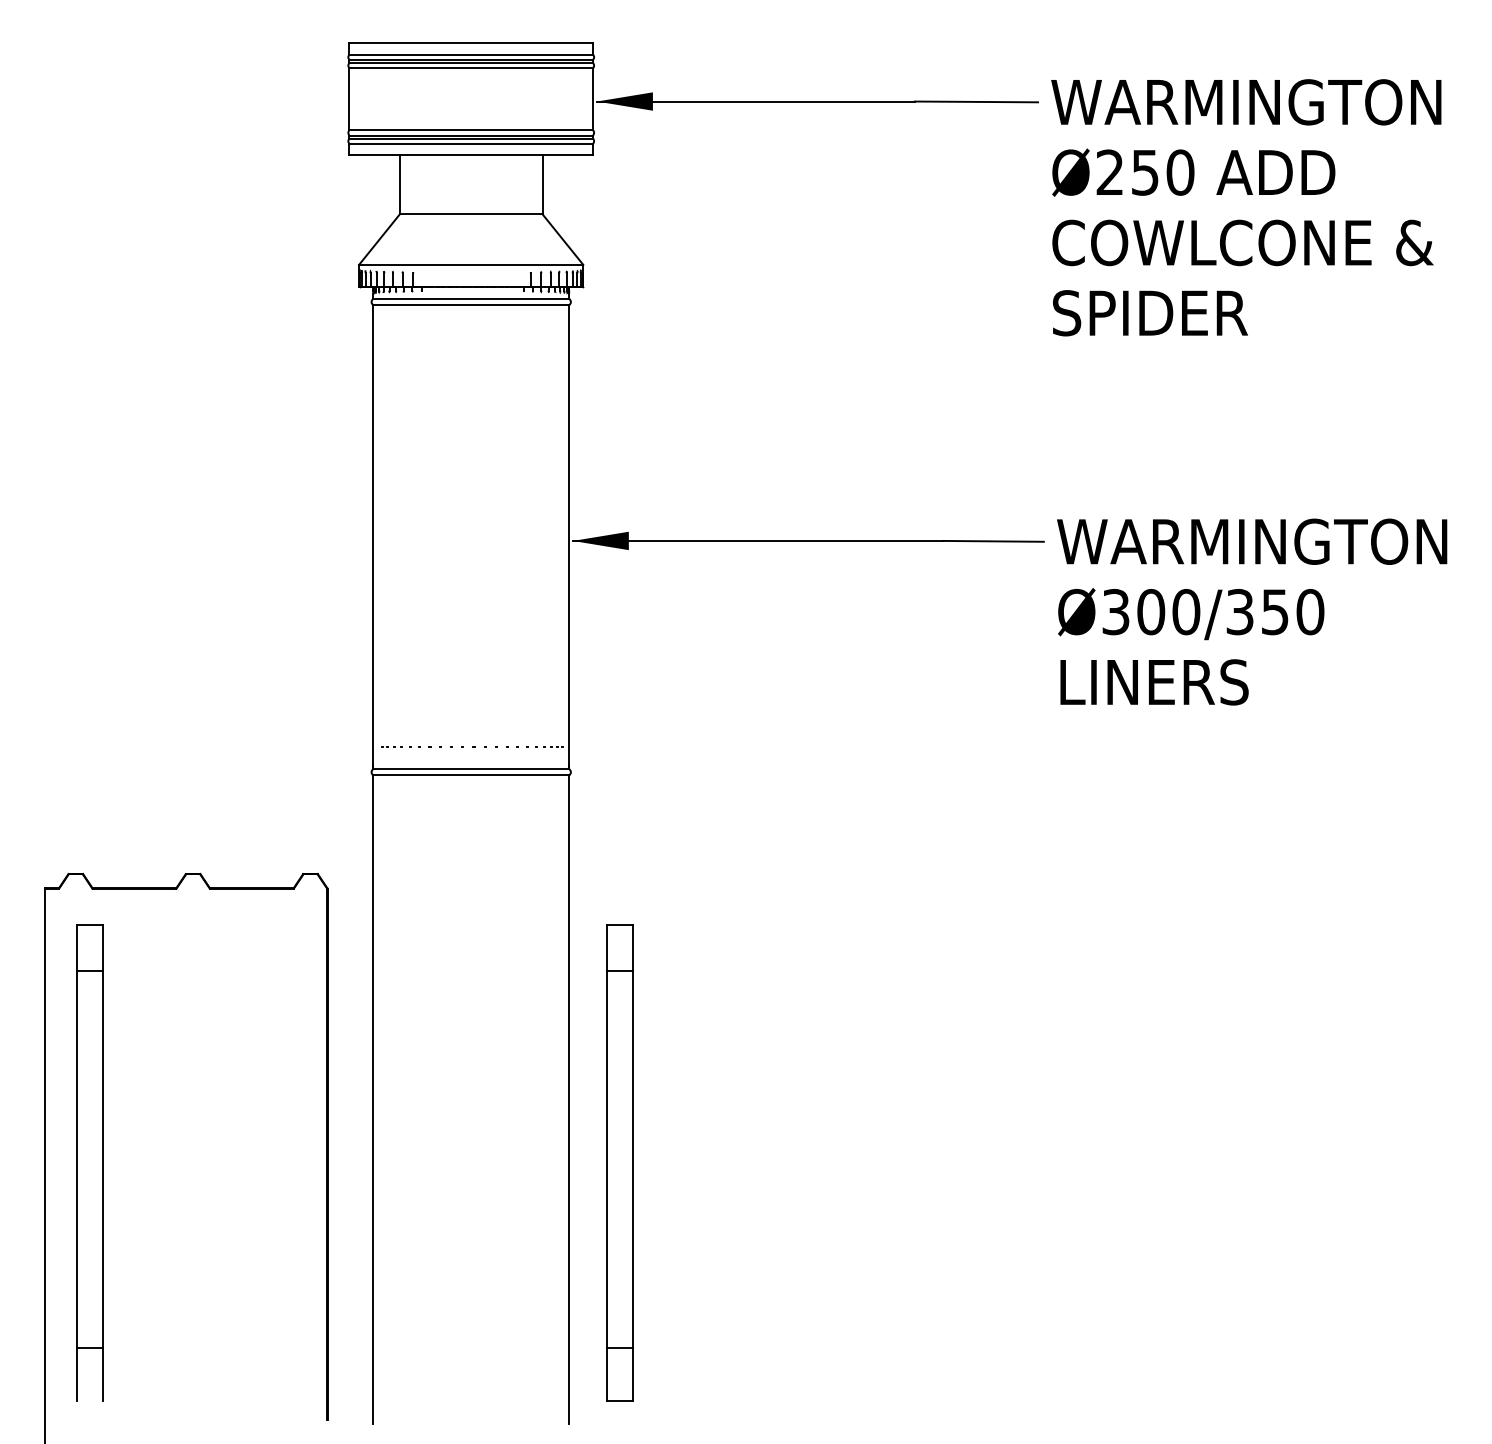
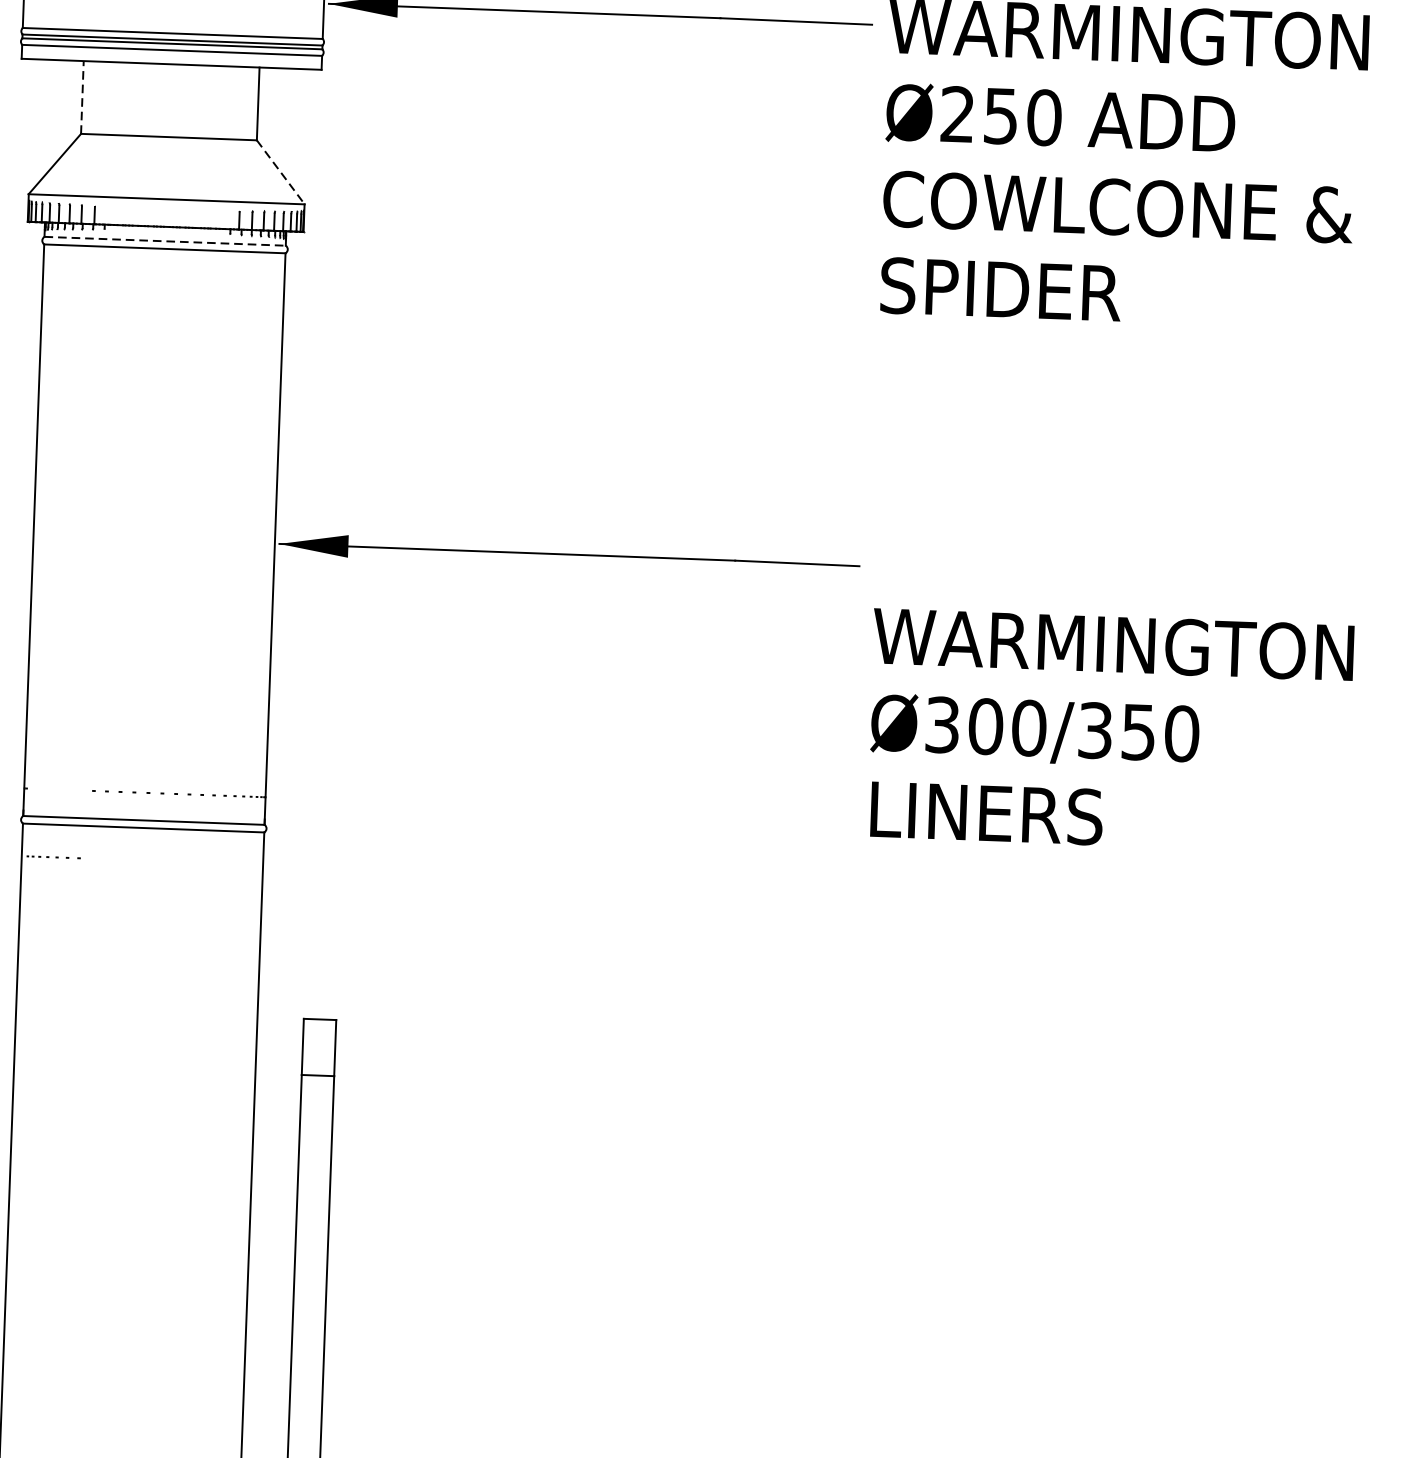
line: (399, 184) -> (82, 97), solid -> dashed
line: (563, 239) -> (281, 172), solid -> dashed
line: (471, 298) -> (165, 240), solid -> dashed
text: (1252, 611) -> (1110, 730), moved
part: (400, 746) -> (55, 857), moved

